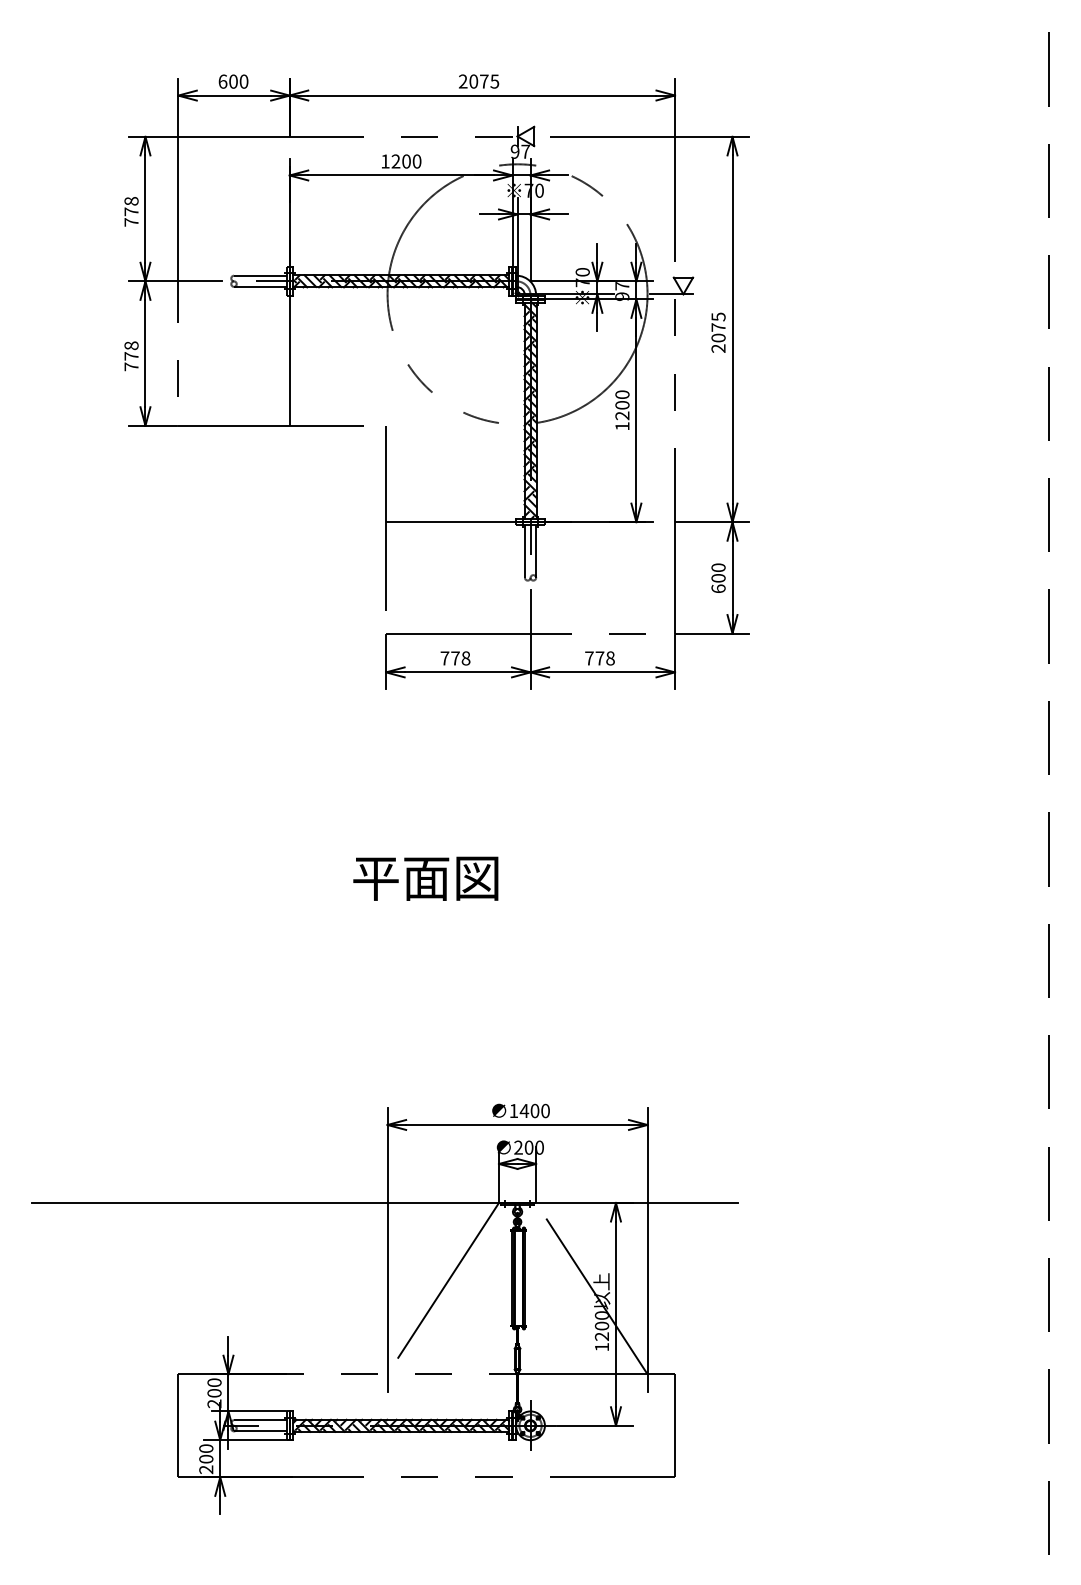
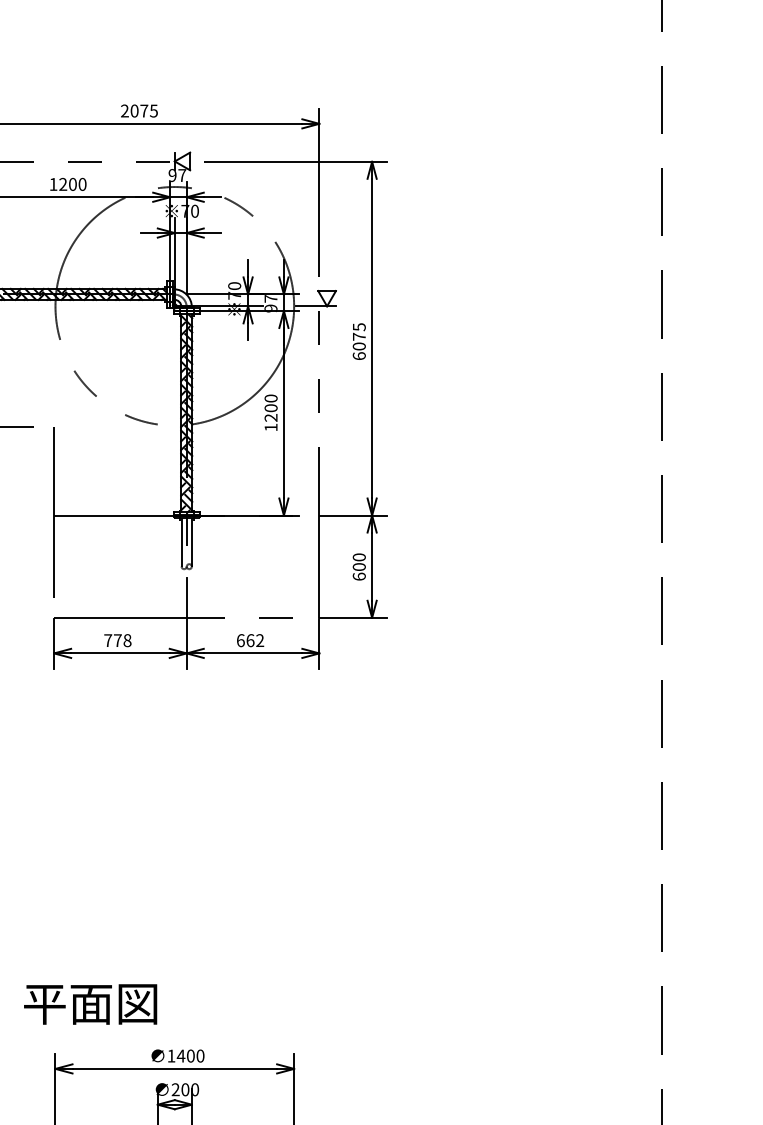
text: (718, 348) -> (359, 356), 2075 -> 6075
text: (599, 658) -> (250, 640), 778 -> 662
text: (425, 878) -> (90, 1004), moved

